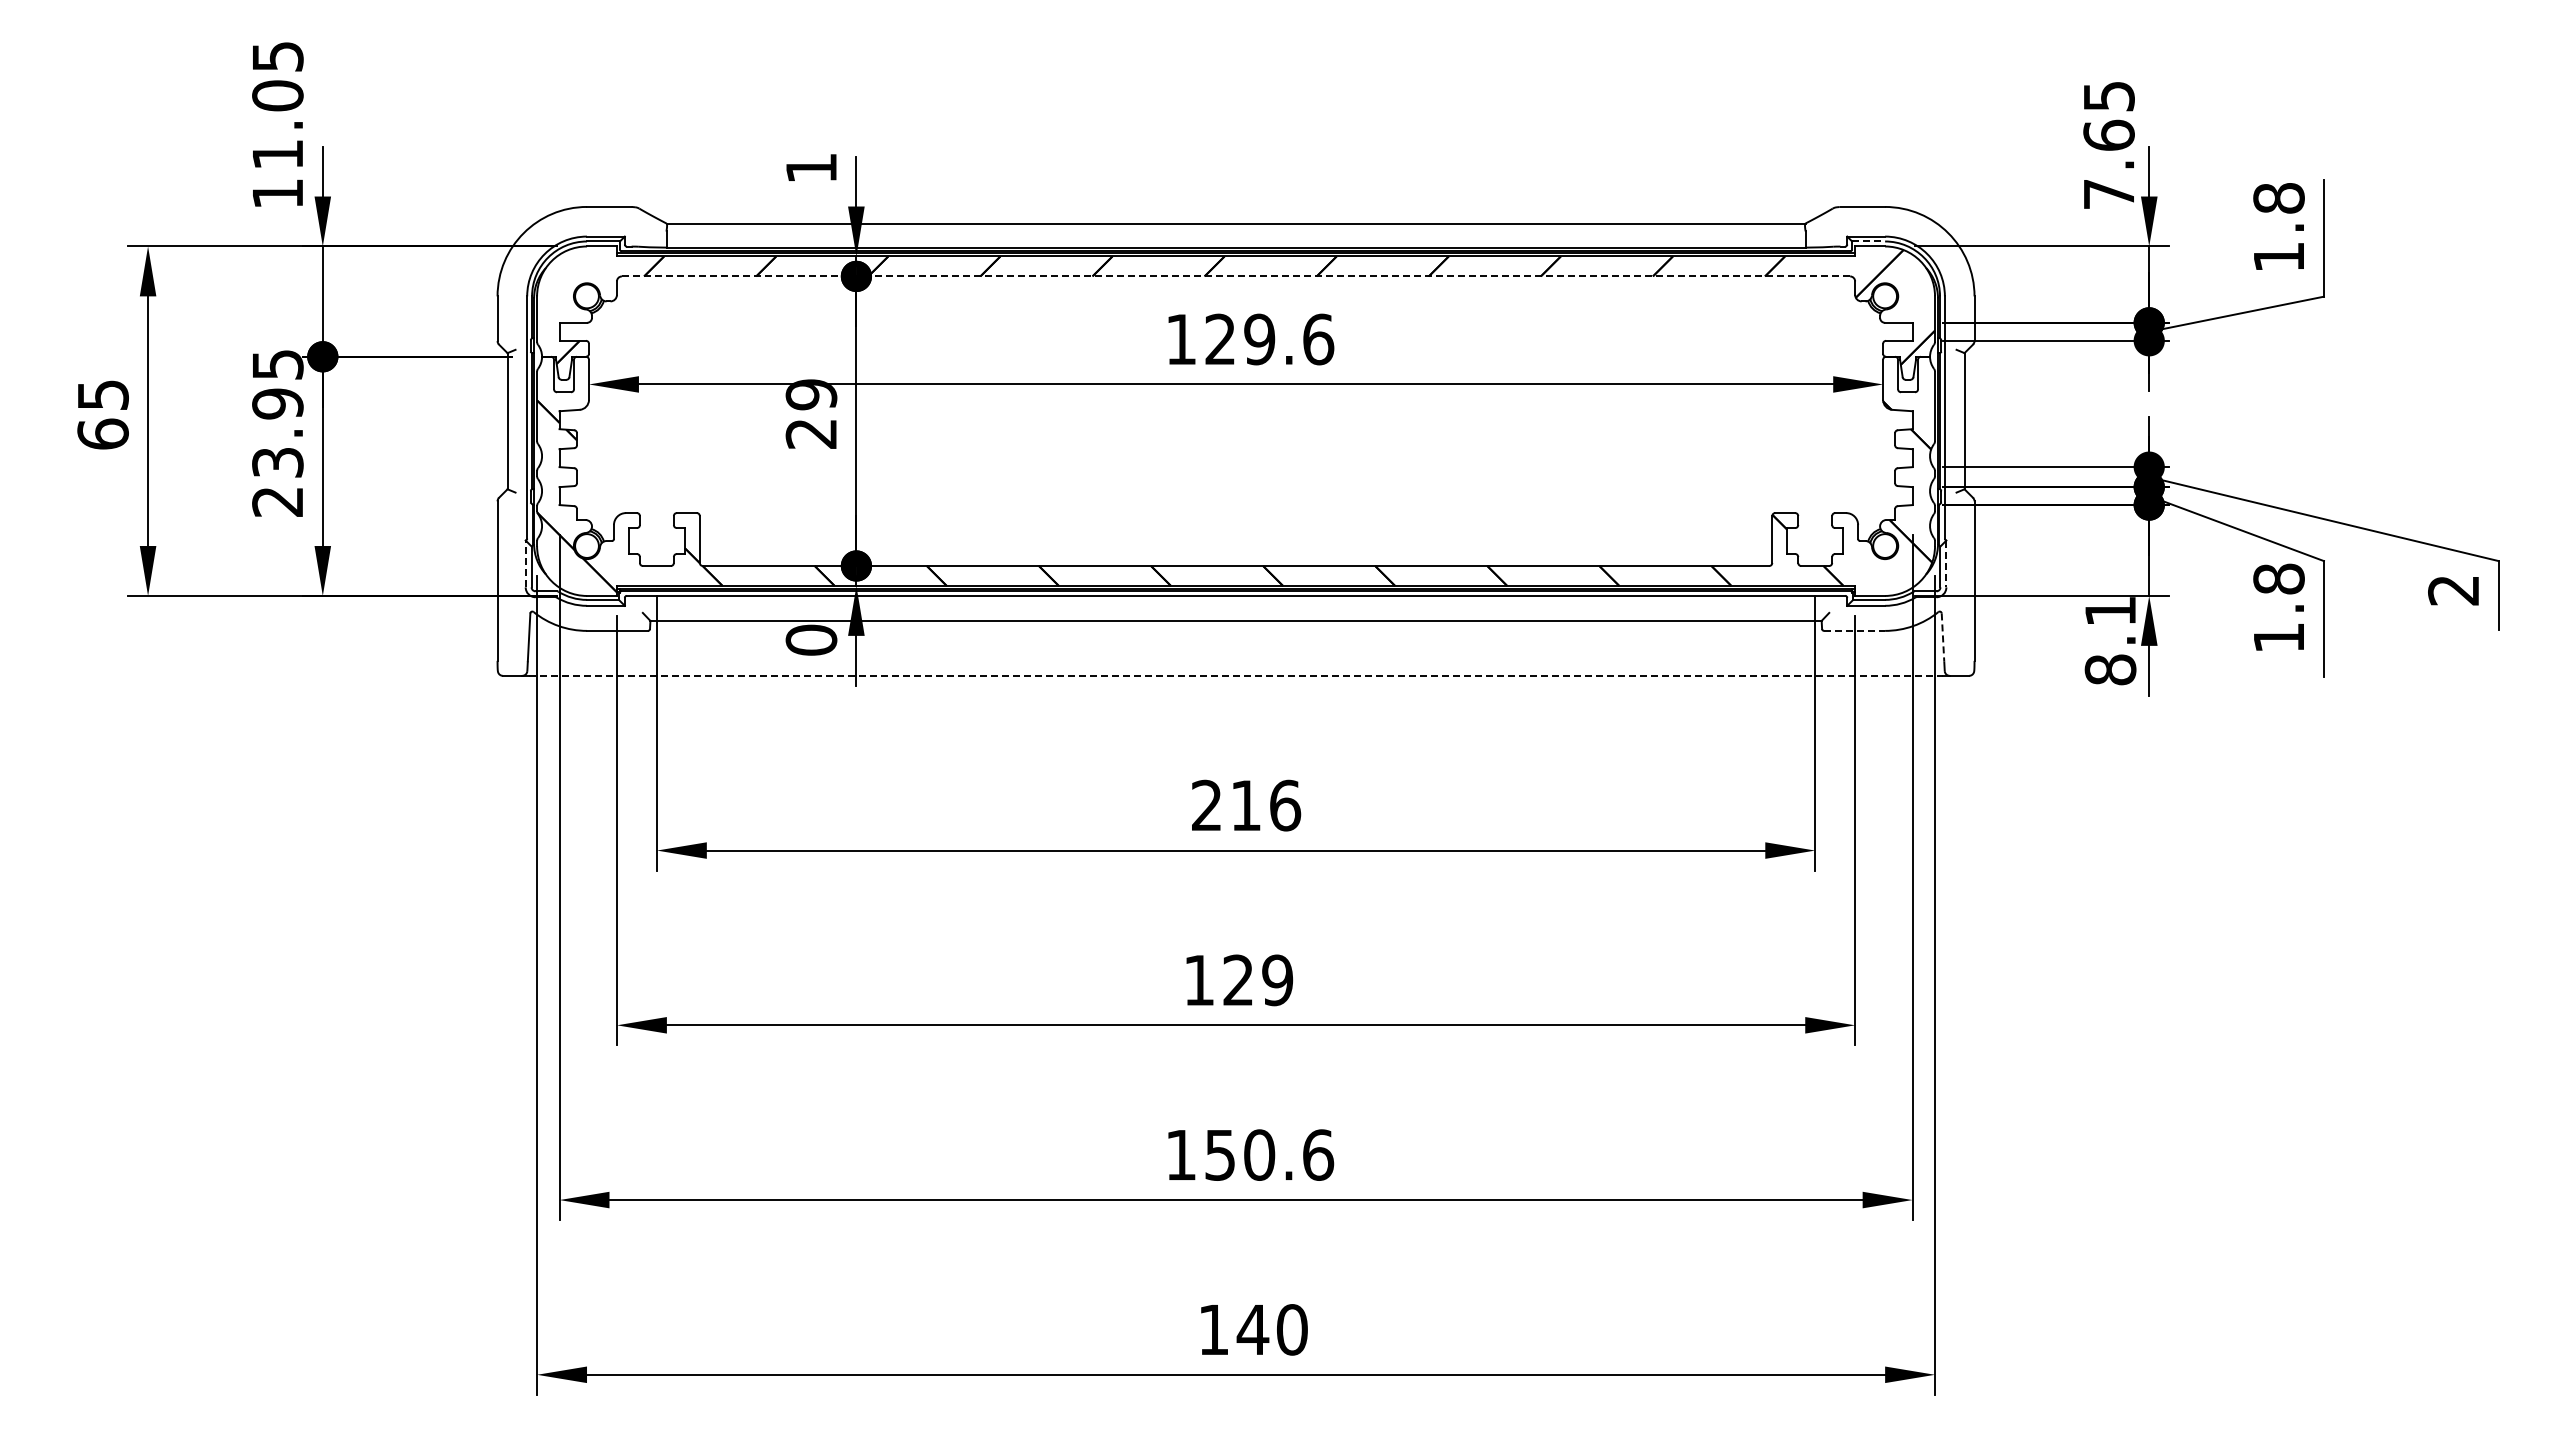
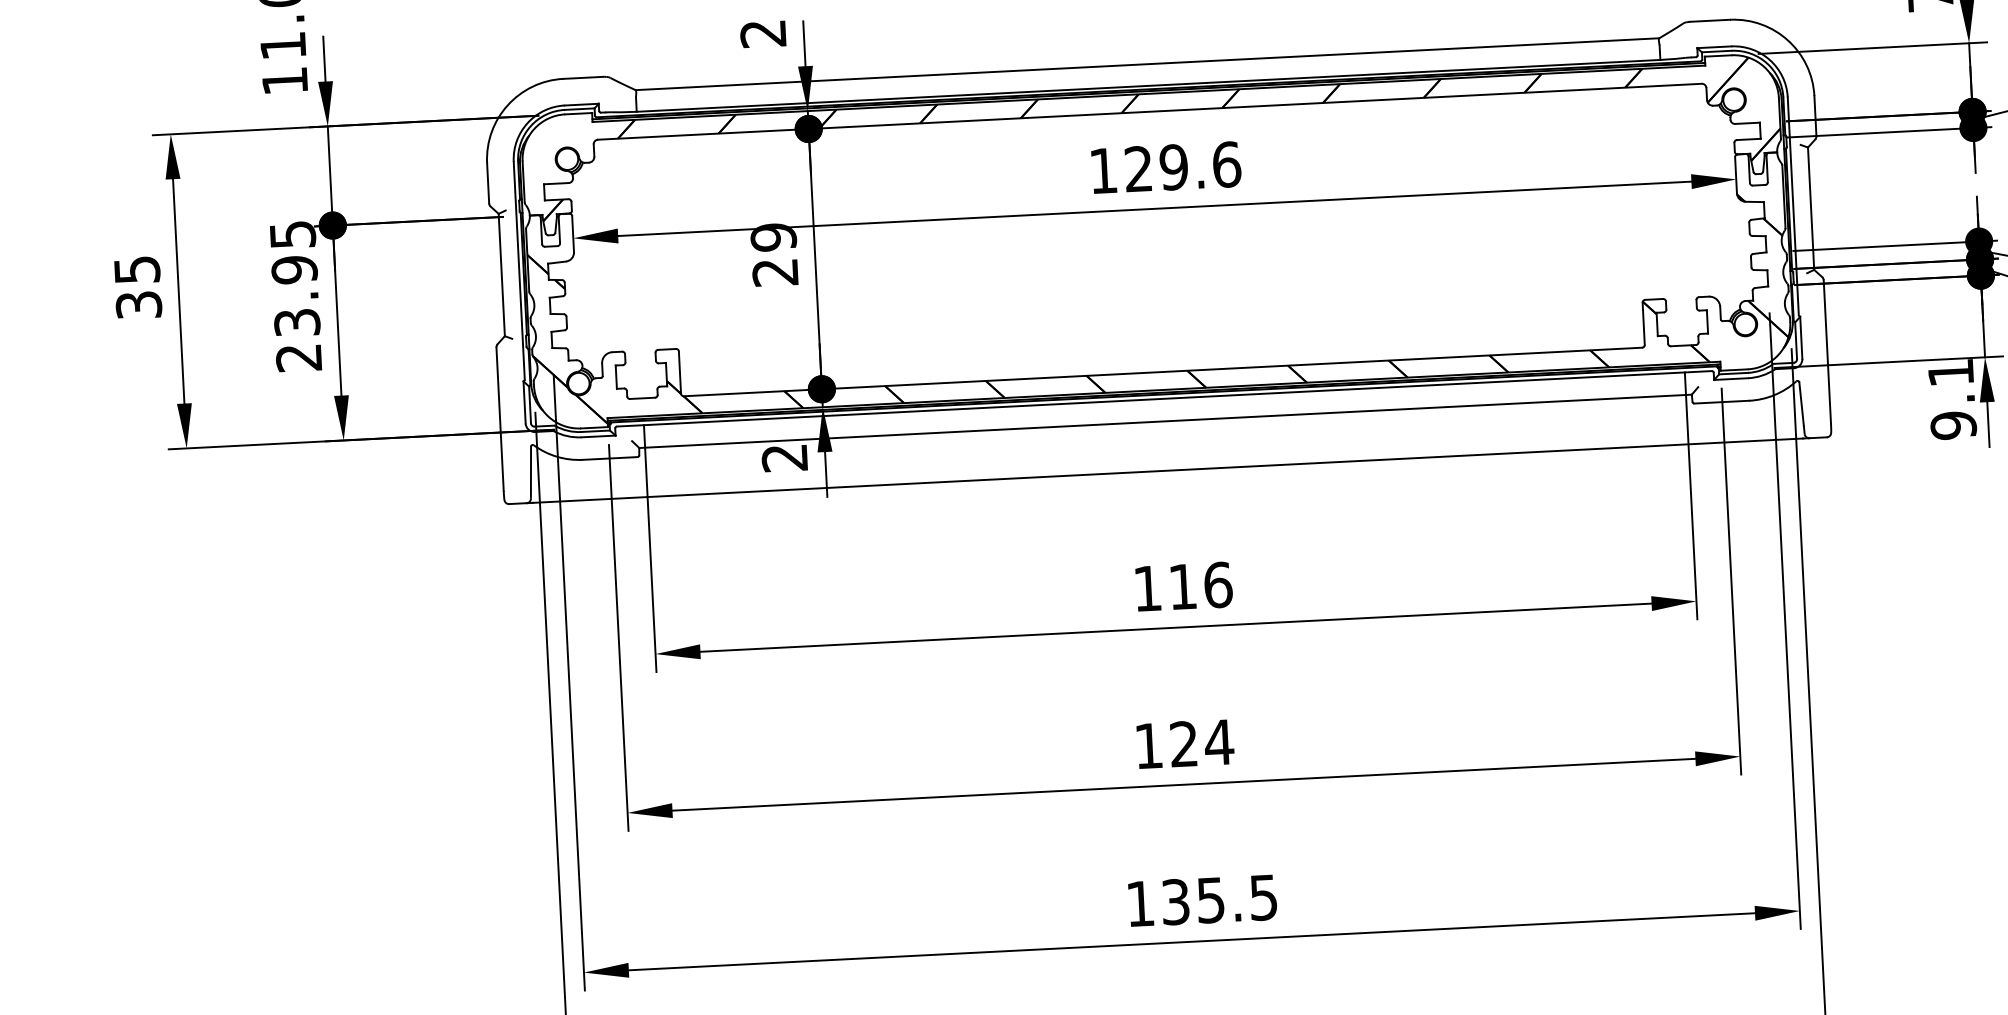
text: (810, 168) -> (762, 34), 1 -> 2
line: (1869, 241) -> (1717, 51), dashed -> solid
line: (1236, 276) -> (1150, 111), dashed -> solid
text: (102, 433) -> (138, 304), 65 -> 35
line: (525, 563) -> (524, 402), dashed -> solid
line: (1946, 564) -> (1801, 338), dashed -> solid
line: (1854, 630) -> (1721, 401), dashed -> solid
line: (1942, 637) -> (1801, 404), dashed -> solid
text: (811, 639) -> (784, 457), 0 -> 2
text: (2110, 669) -> (1953, 425), 8.1 -> 9.1
line: (1236, 675) -> (1168, 470), dashed -> solid
text: (1206, 804) -> (1147, 587), 216 -> 116
text: (1277, 980) -> (1219, 742), 129 -> 124
text: (1270, 1154) -> (1220, 899), 150.6 -> 135.5

